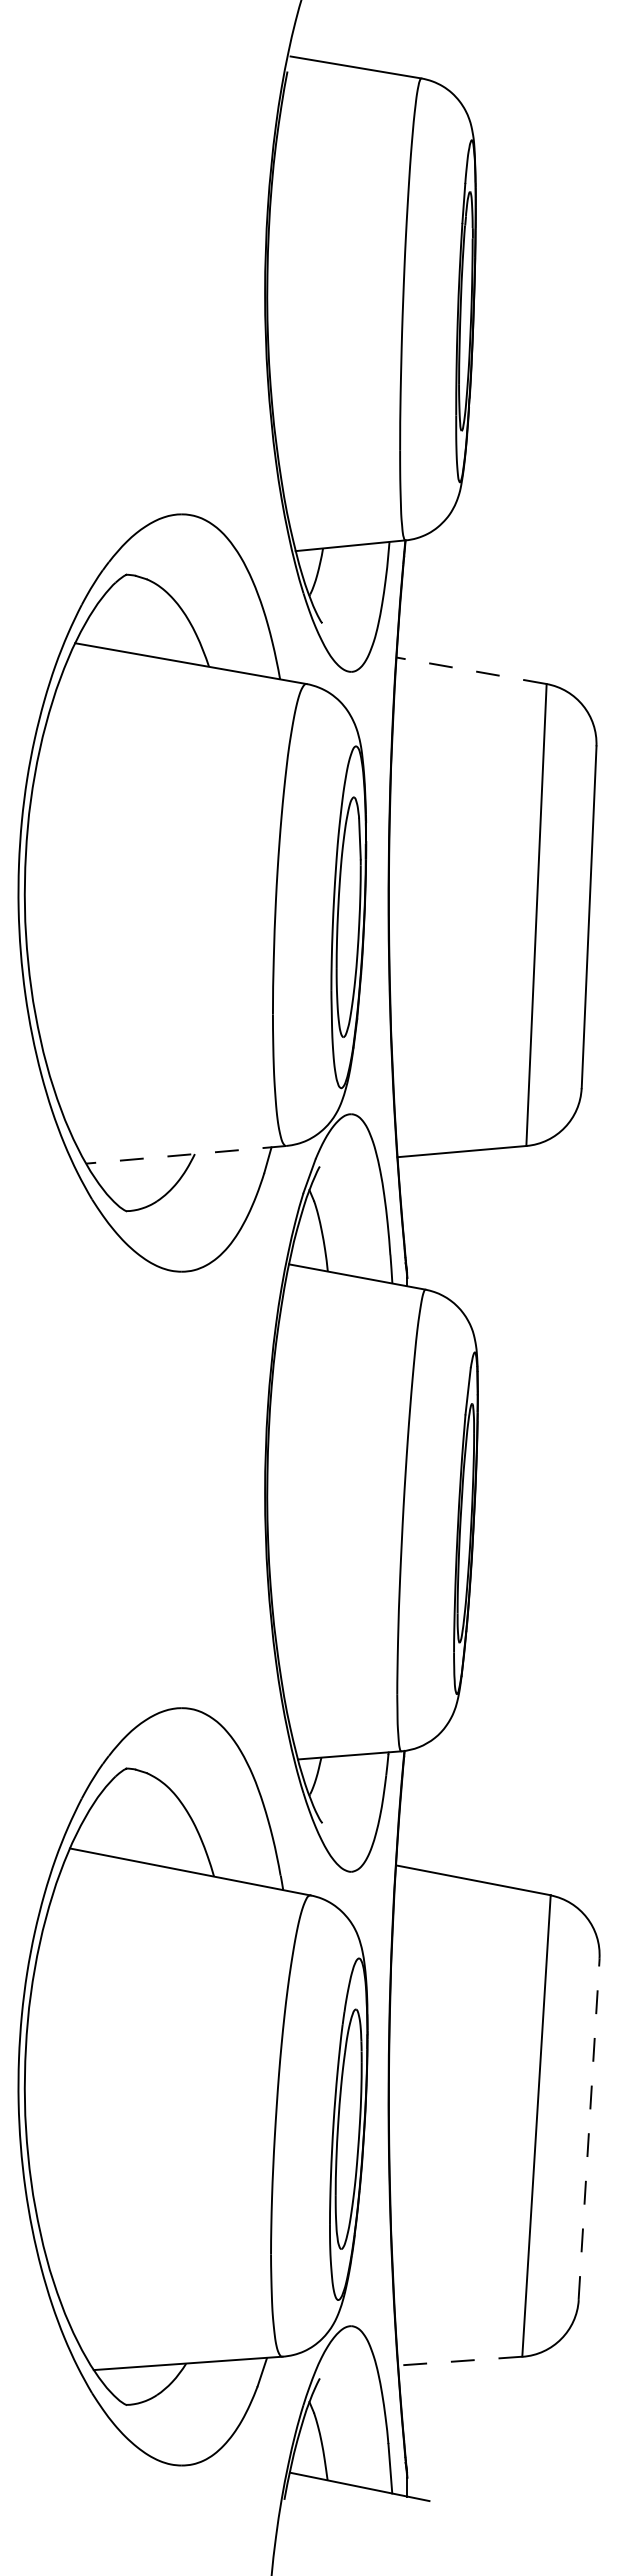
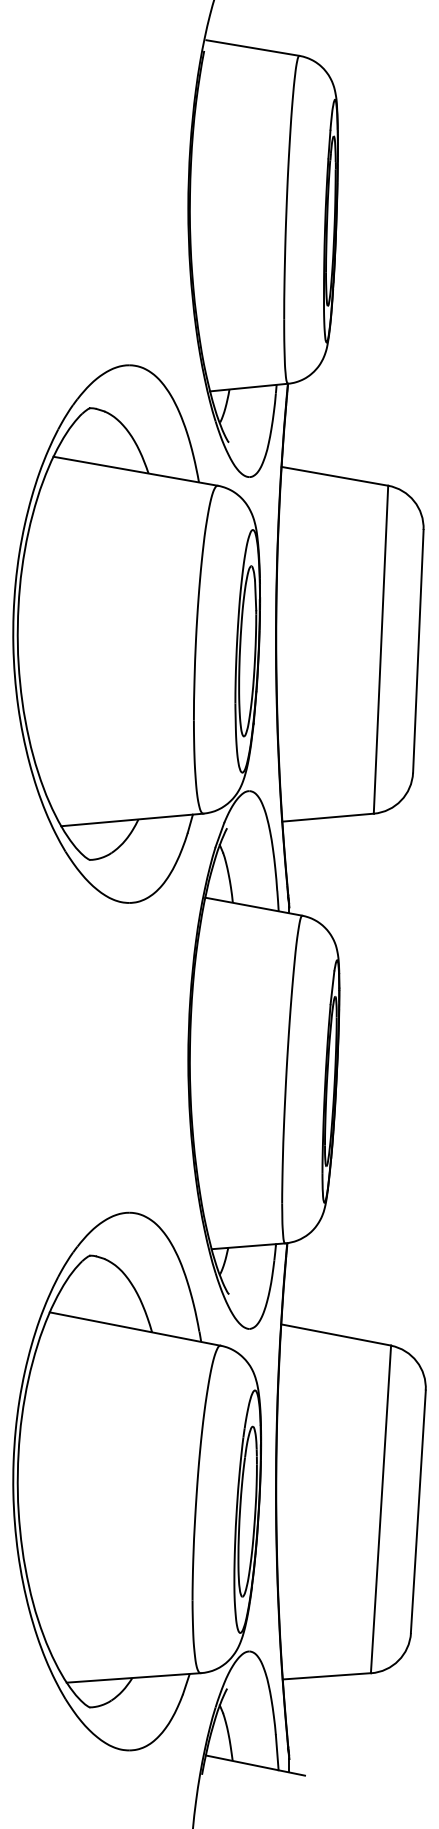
line: (471, 670) -> (334, 476), dashed -> solid
line: (185, 1154) -> (131, 819), dashed -> solid
line: (589, 2128) -> (418, 1511), dashed -> solid
line: (459, 2361) -> (326, 1676), dashed -> solid

